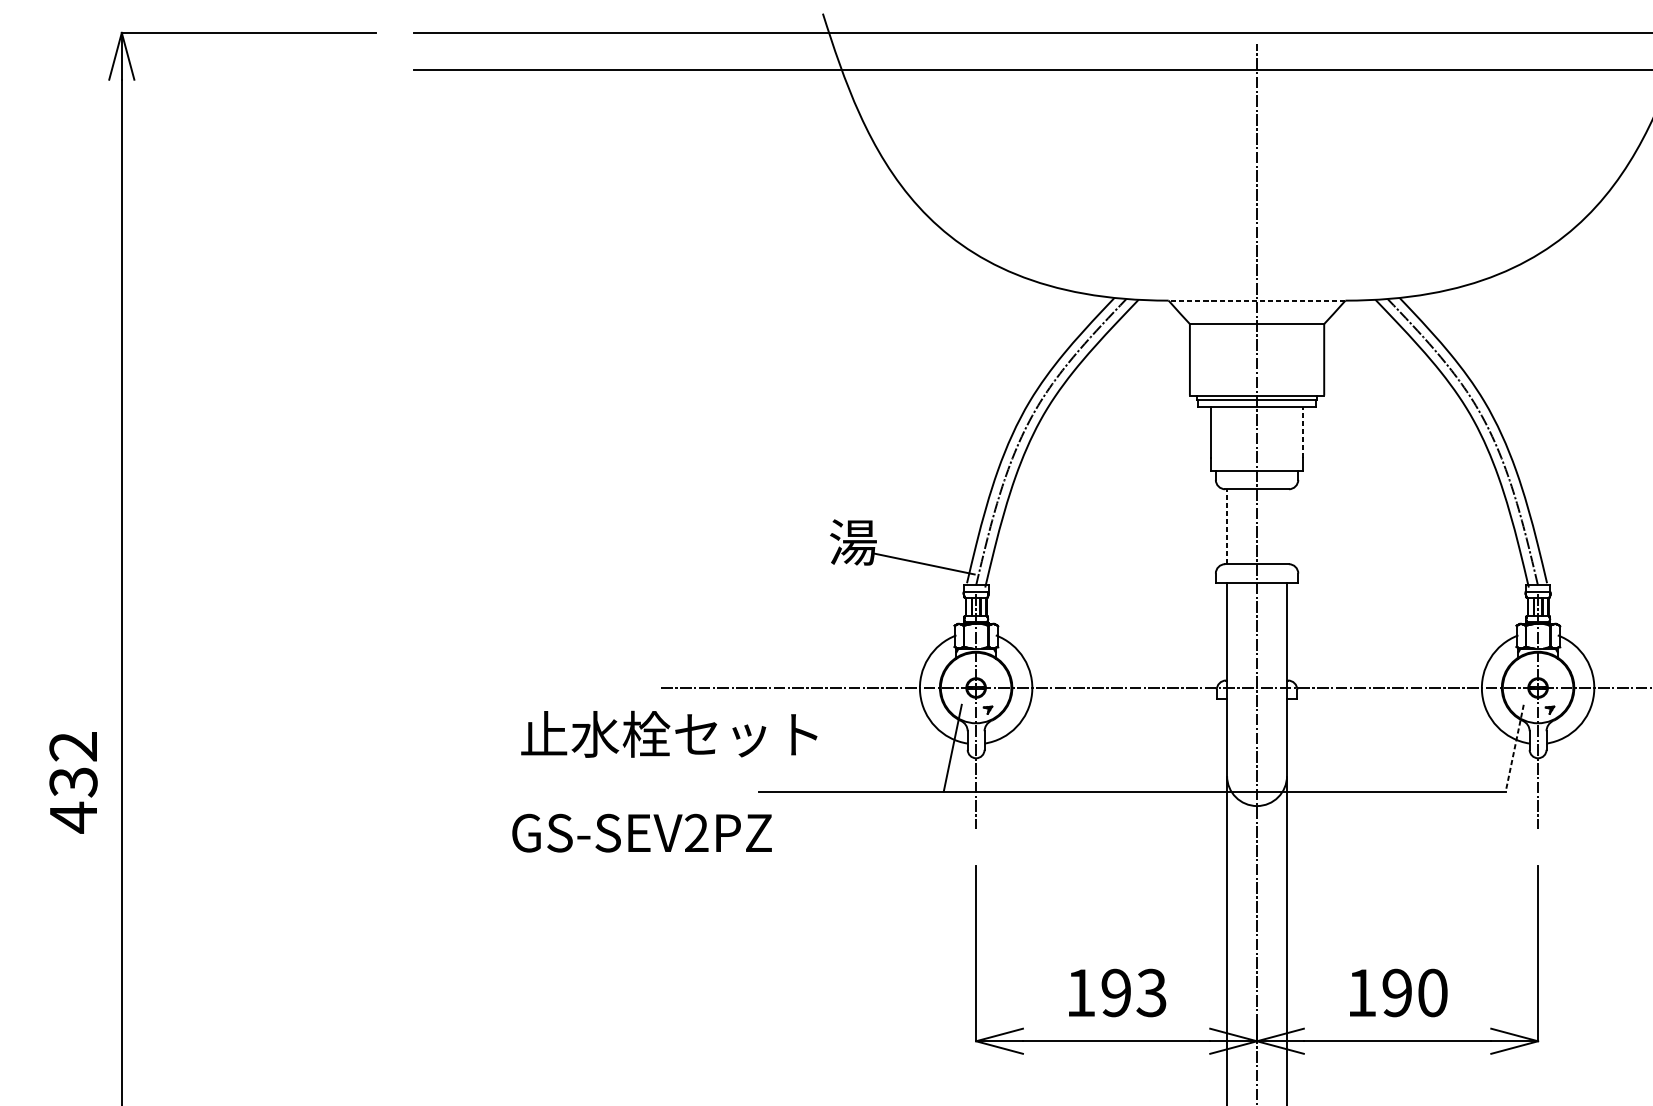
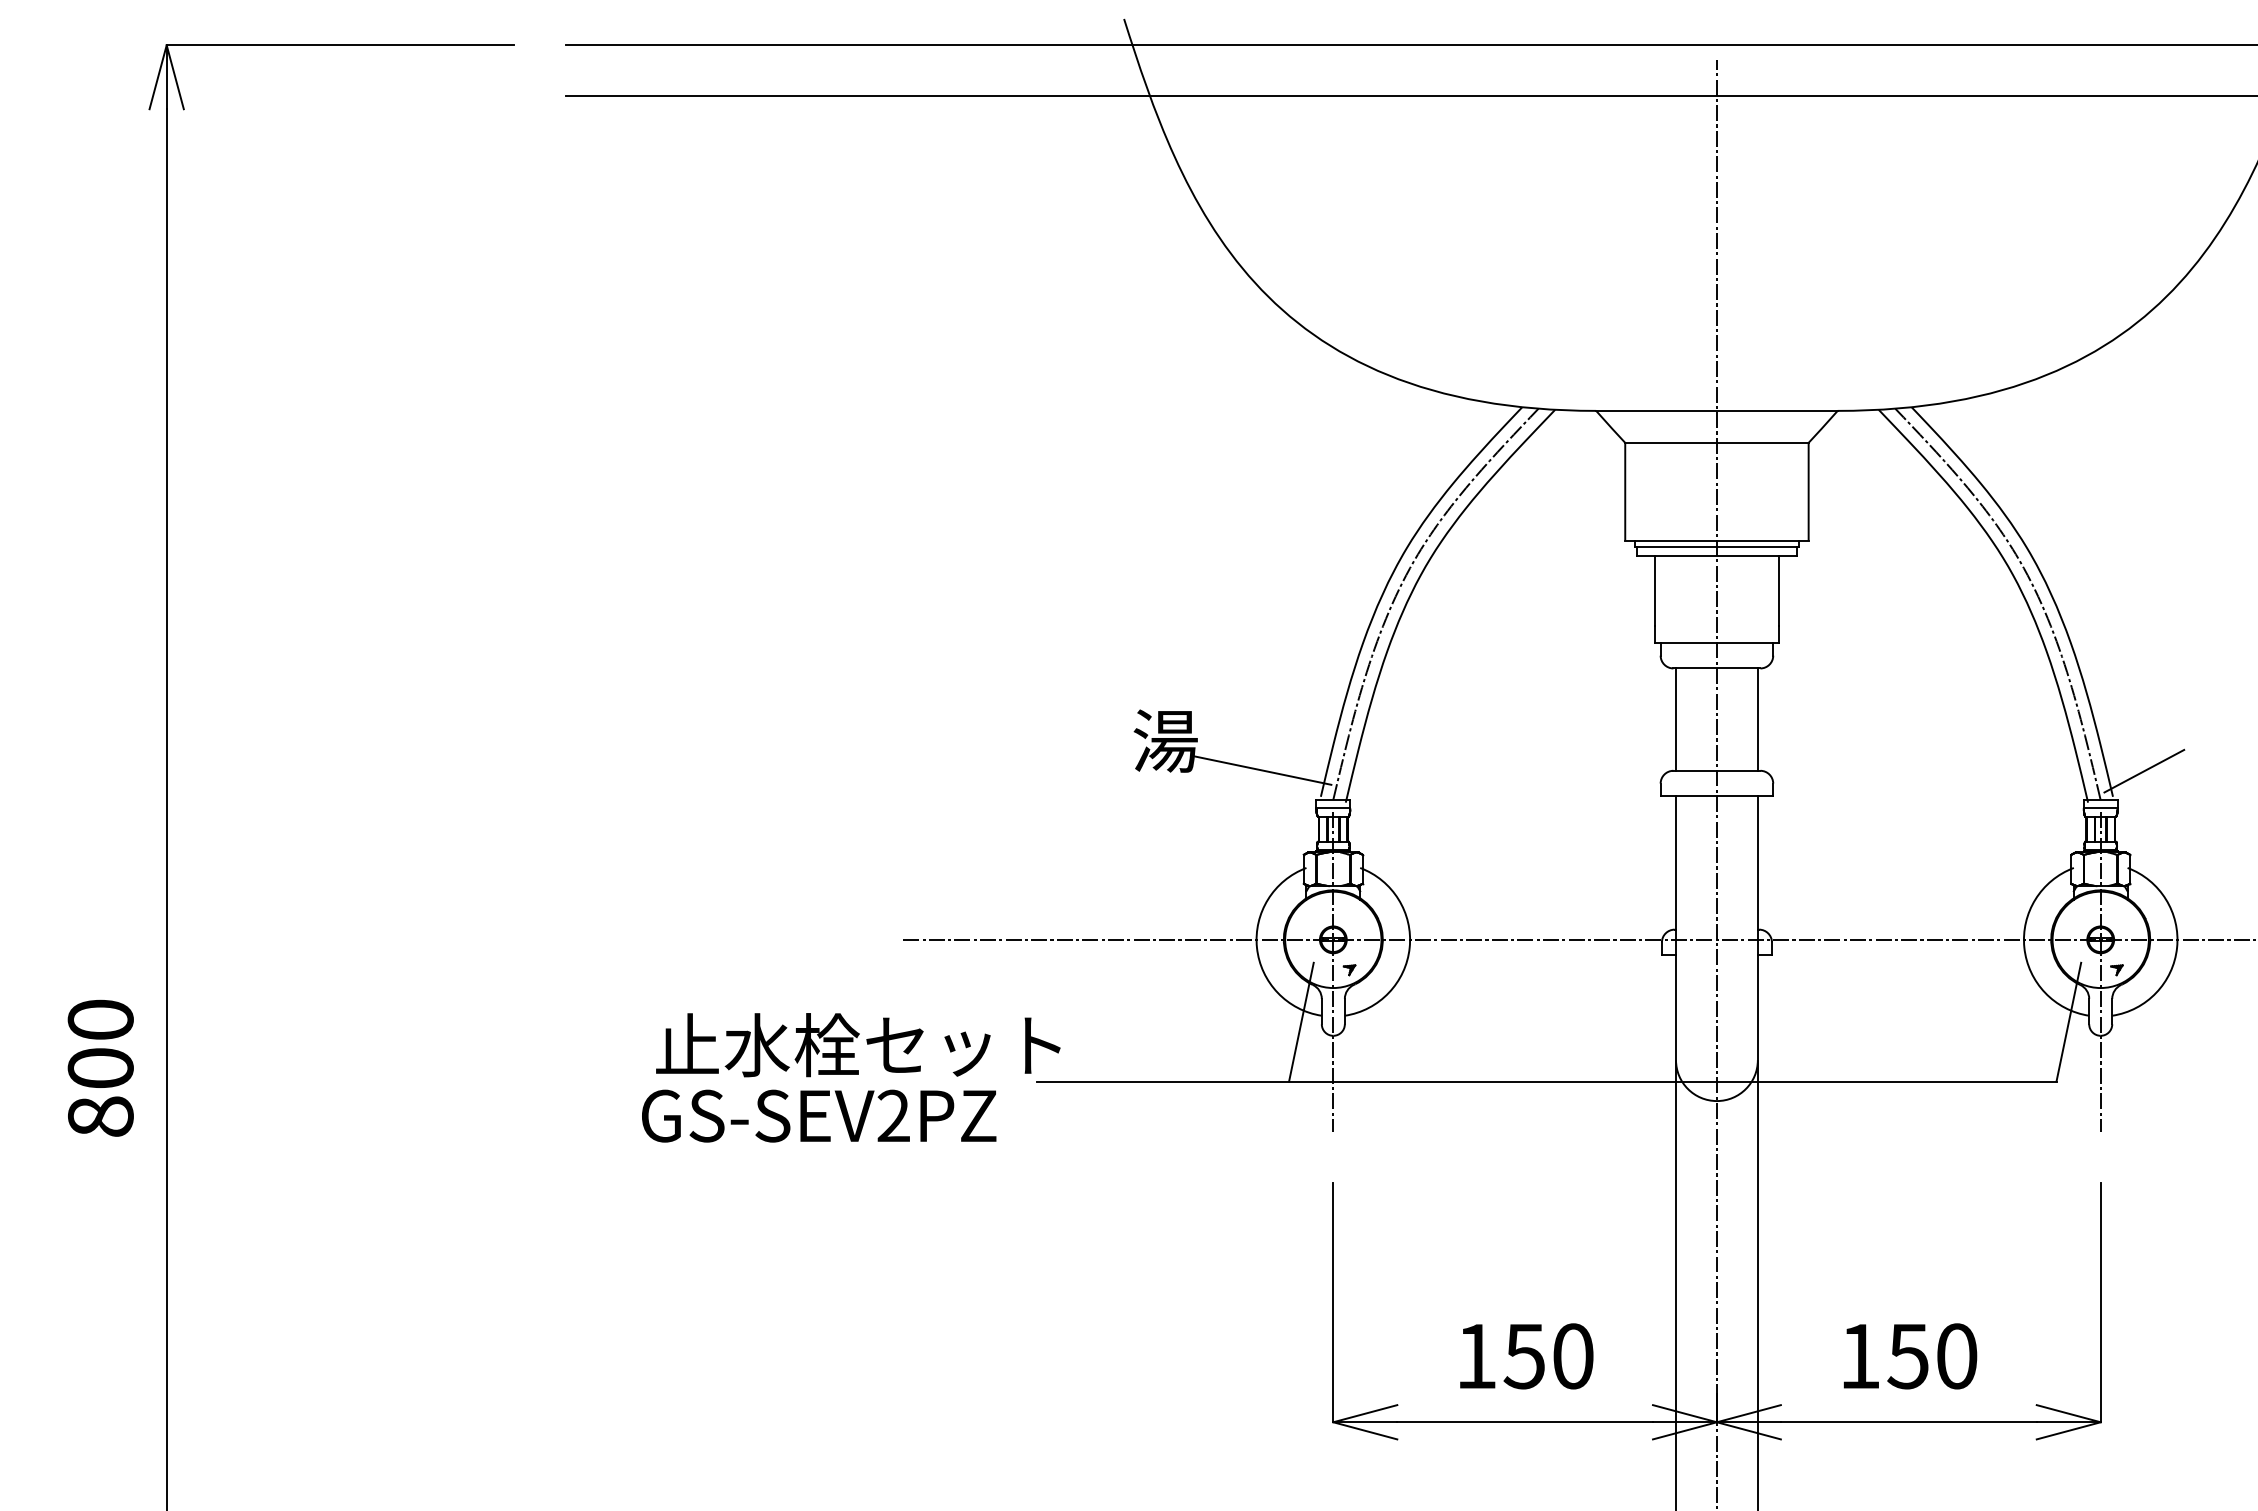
line: (1256, 300) -> (1716, 410), dashed -> solid
line: (1302, 432) -> (1779, 590), dashed -> solid
line: (1227, 526) -> (1676, 719), dashed -> solid
line: (1286, 526) -> (1757, 719), added
line: (1570, 563) -> (2144, 770), added
text: (669, 734) -> (858, 1045), moved
line: (1514, 748) -> (2068, 1022), dashed -> solid
text: (73, 782) -> (100, 1069), 432 -> 800
text: (642, 832) -> (819, 1115), moved
text: (1133, 993) -> (1548, 1356), 193 -> 150
text: (1396, 993) -> (1907, 1356), 190 -> 150

